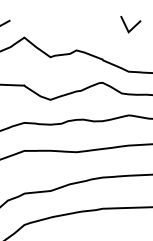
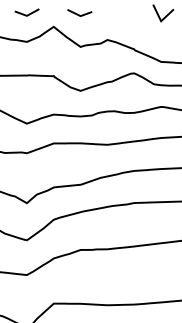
line: (49, 25) -> (79, 14), added

